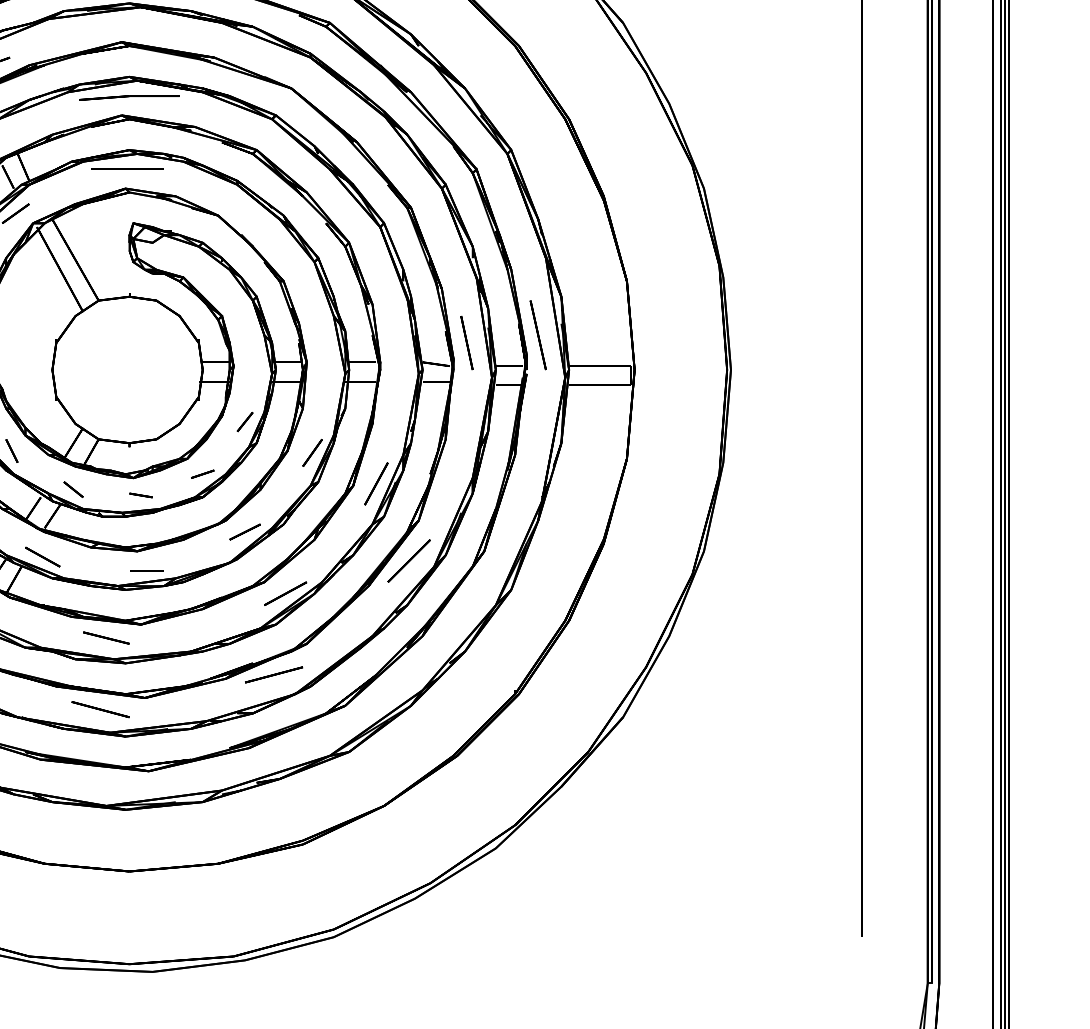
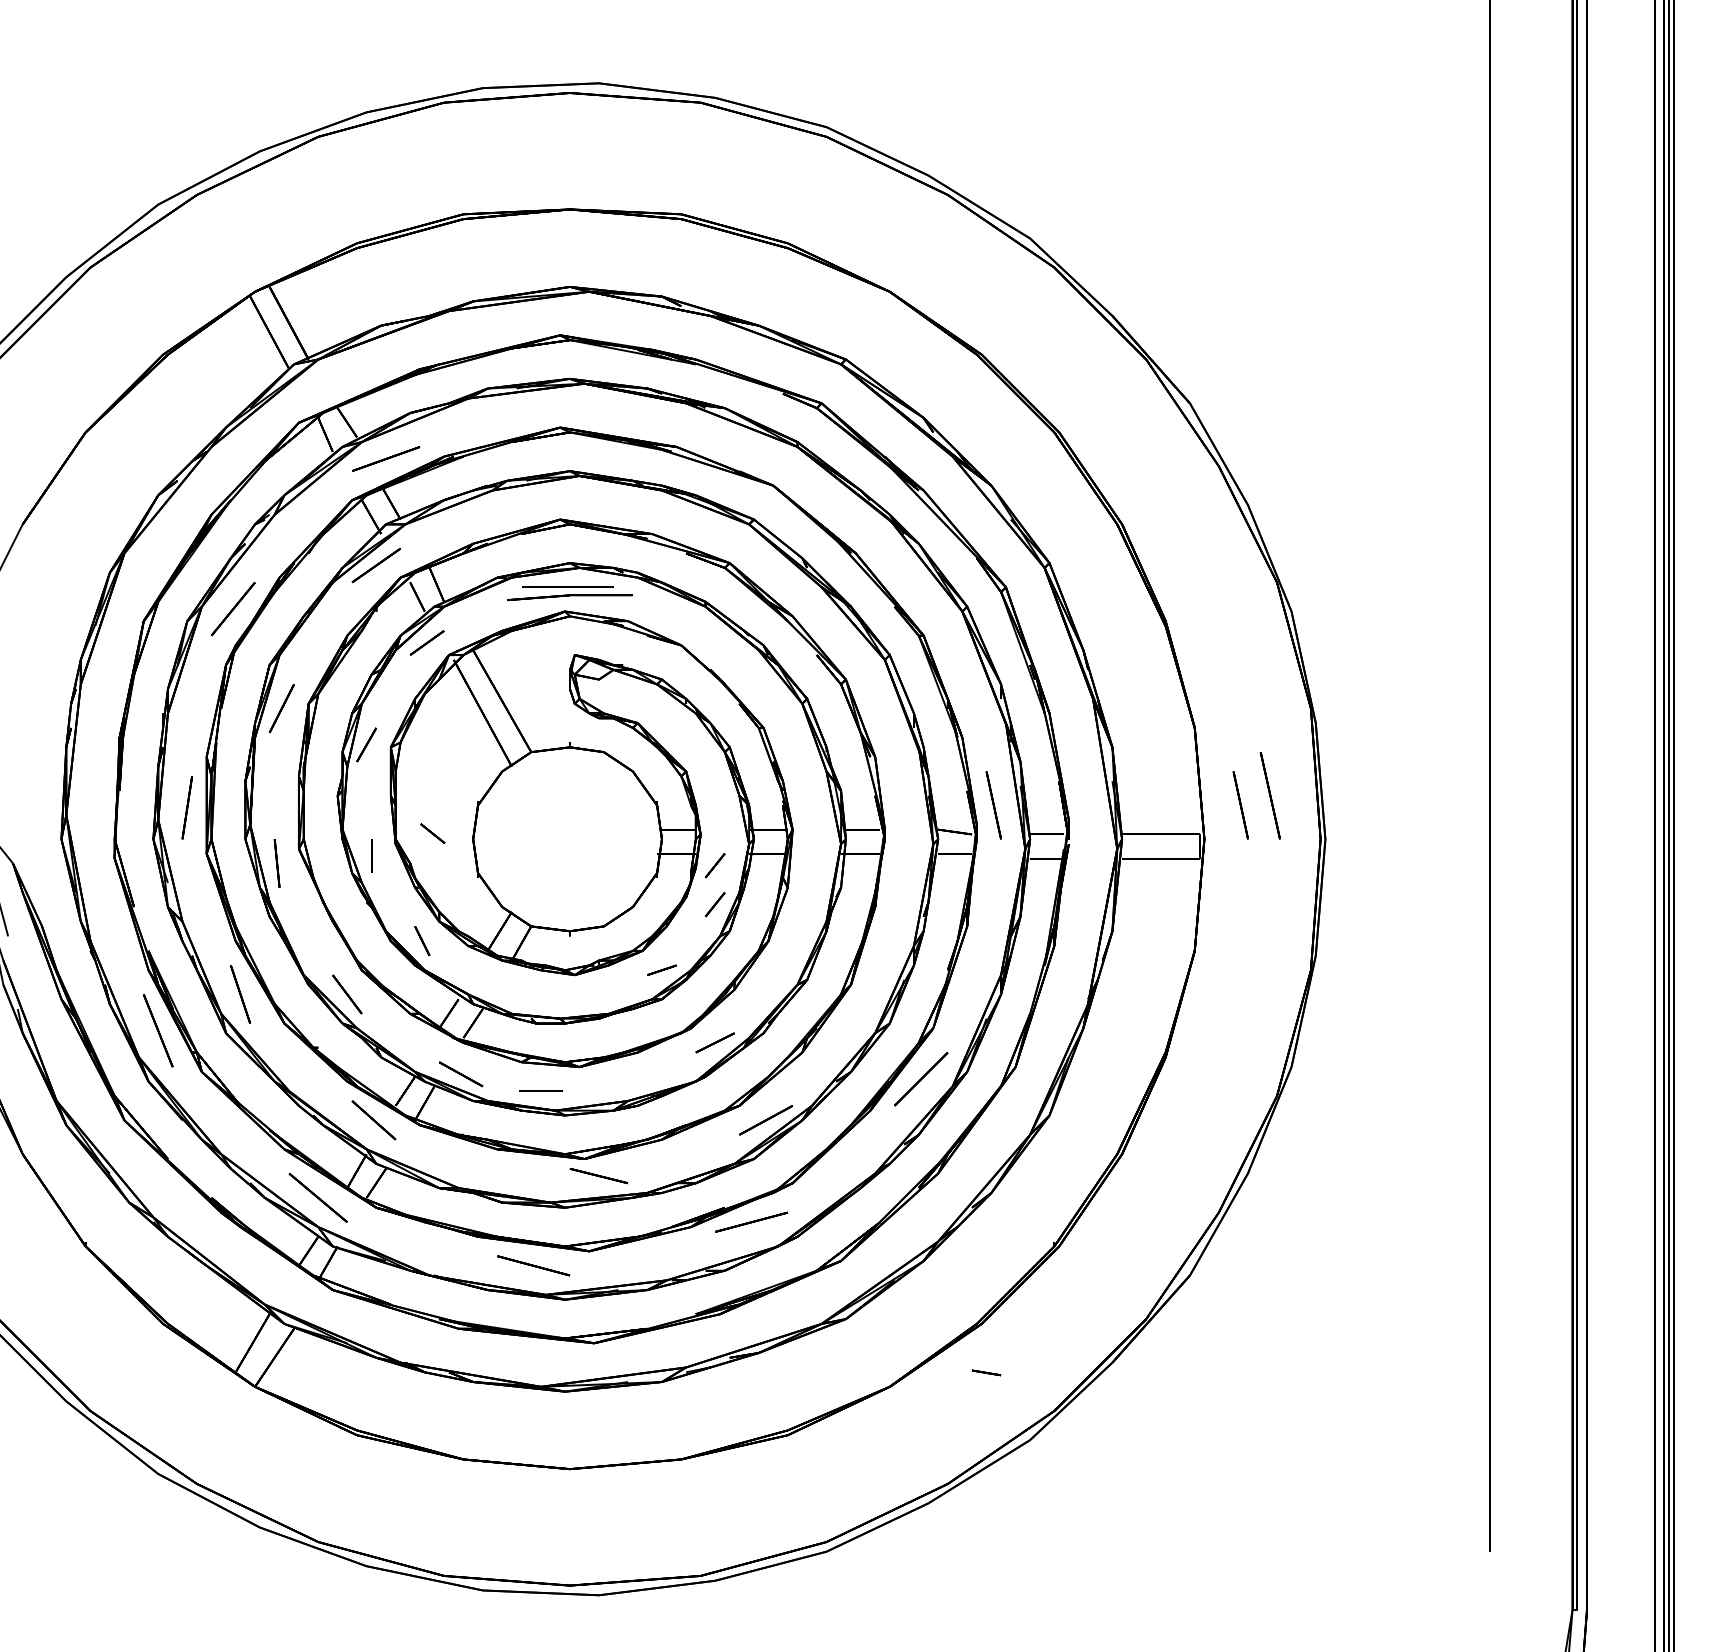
part: (129, 97) -> (569, 597), moved
line: (537, 335) -> (1269, 795), moved
line: (663, 343) -> (1240, 805), added
line: (245, 390) -> (715, 865), added
line: (312, 452) -> (799, 943), removed
line: (375, 484) -> (879, 982), removed
line: (73, 489) -> (432, 833), moved
line: (141, 495) -> (986, 1372), moved
line: (146, 570) -> (540, 1090), moved
line: (106, 637) -> (598, 1175), moved

